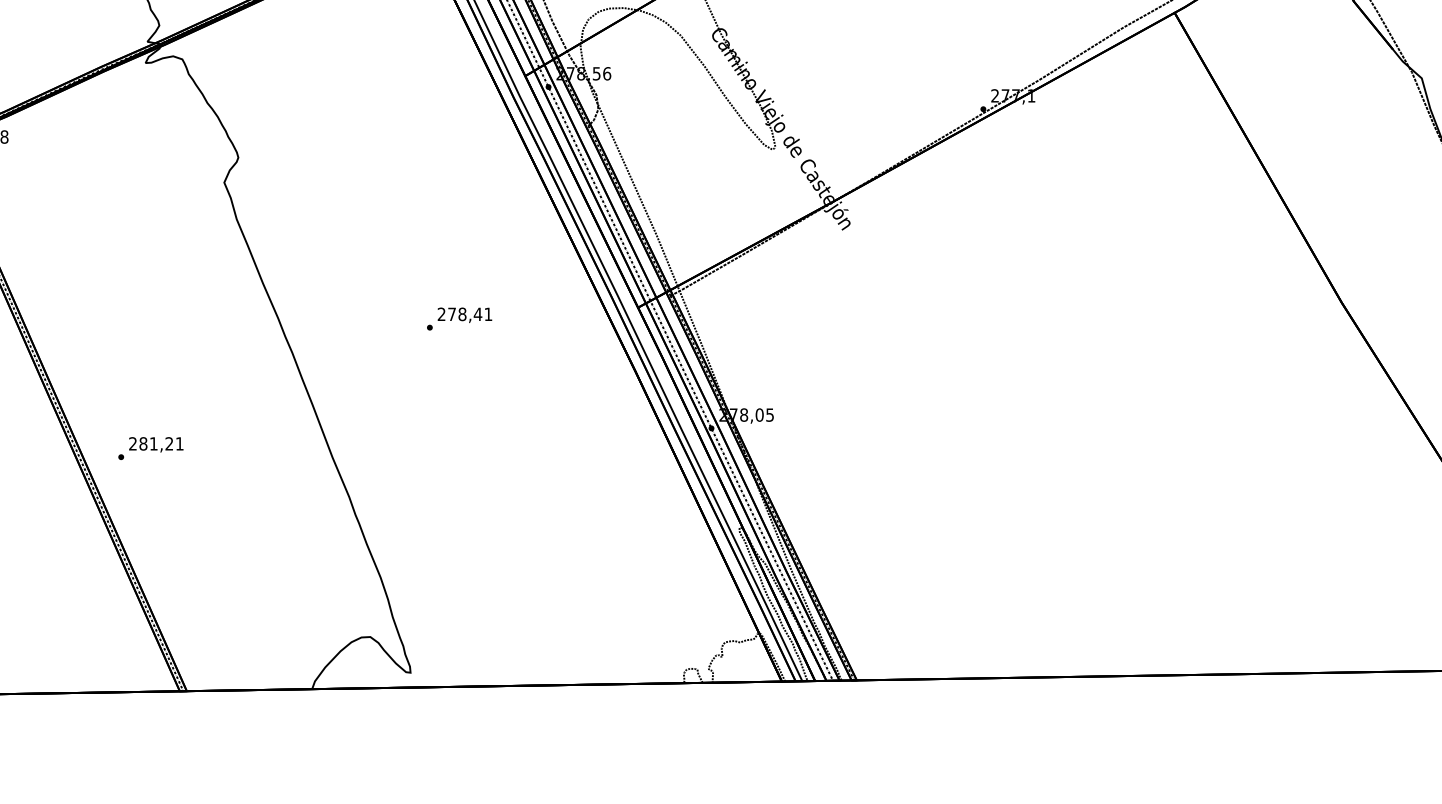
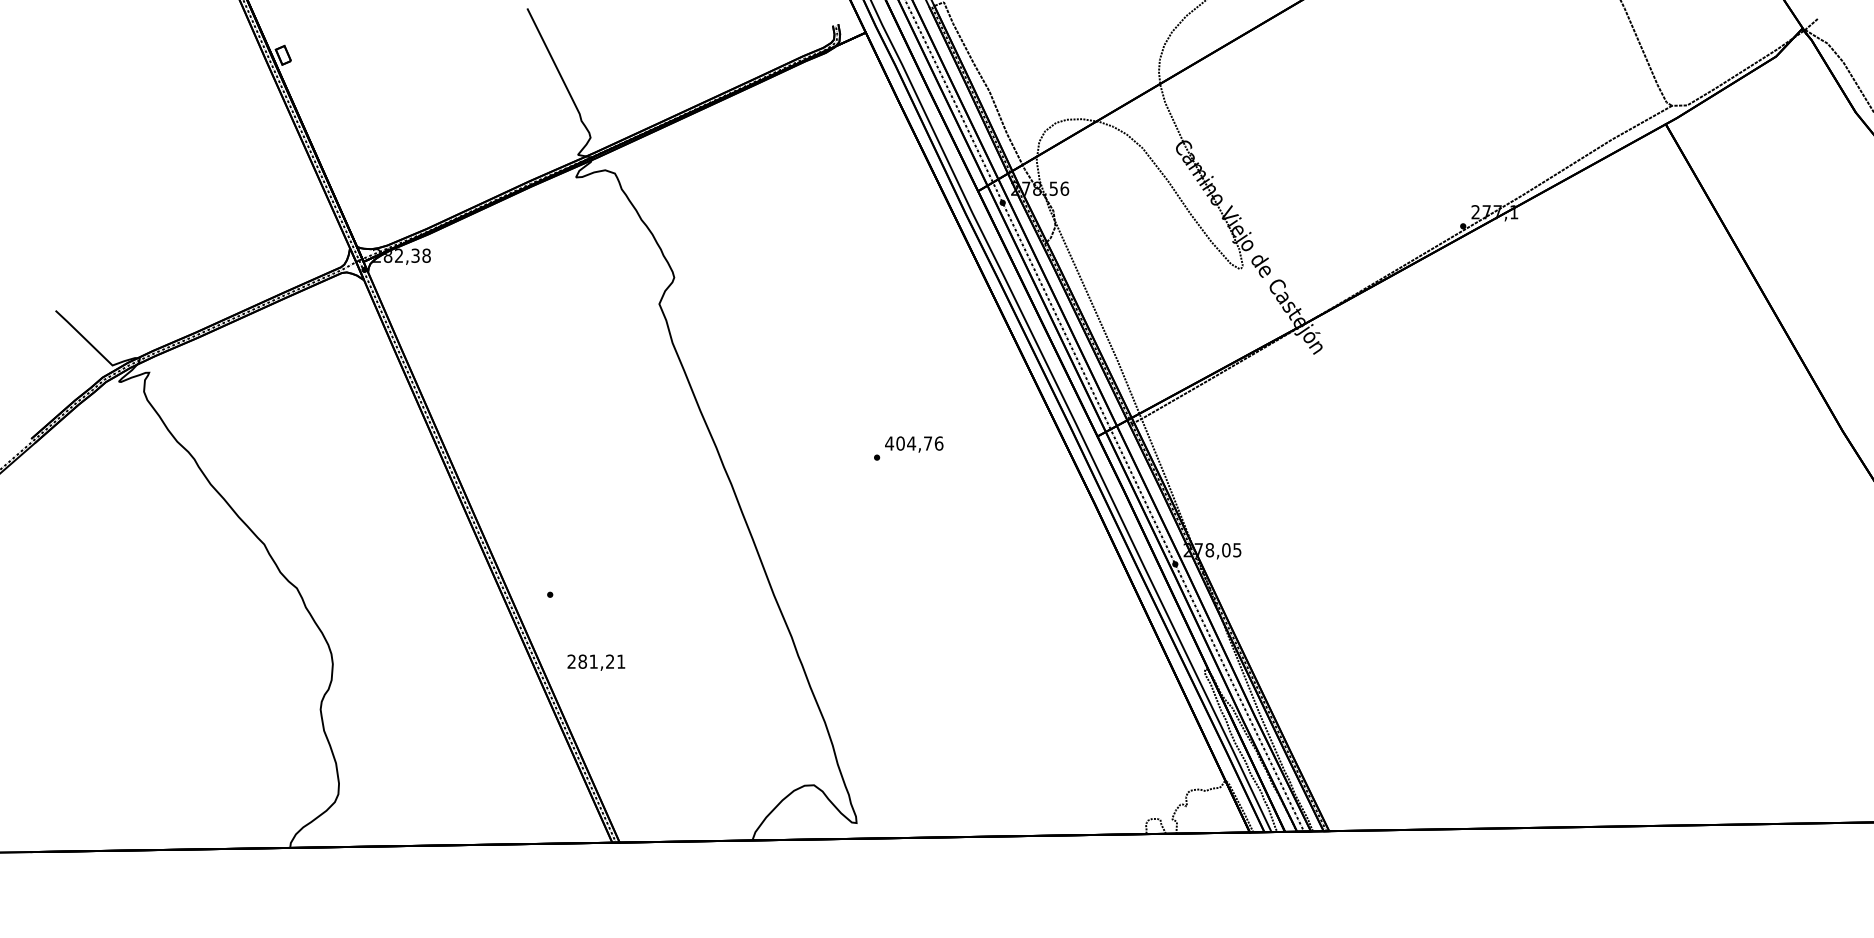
text: (465, 314) -> (914, 443), 278,41 -> 404,76
text: (156, 444) -> (596, 662), moved

